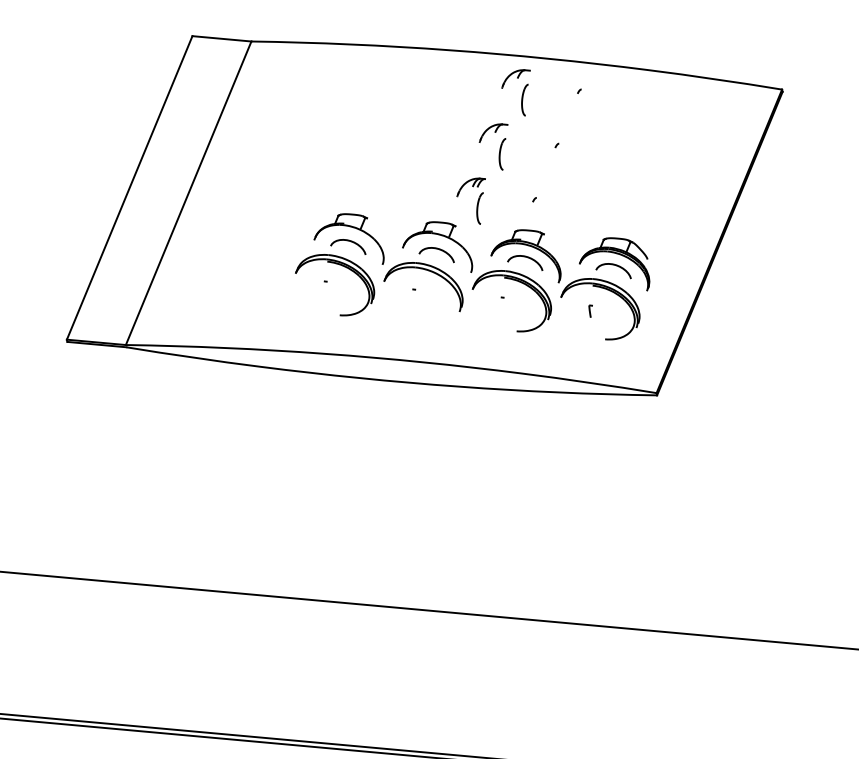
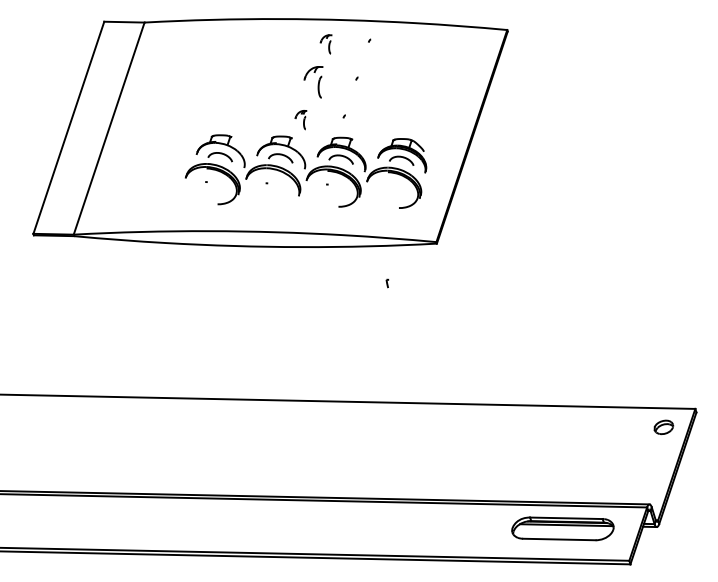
part: (514, 92) -> (325, 44), size x0.6
part: (469, 199) -> (300, 119), size x0.6
part: (590, 310) -> (387, 283), moved

